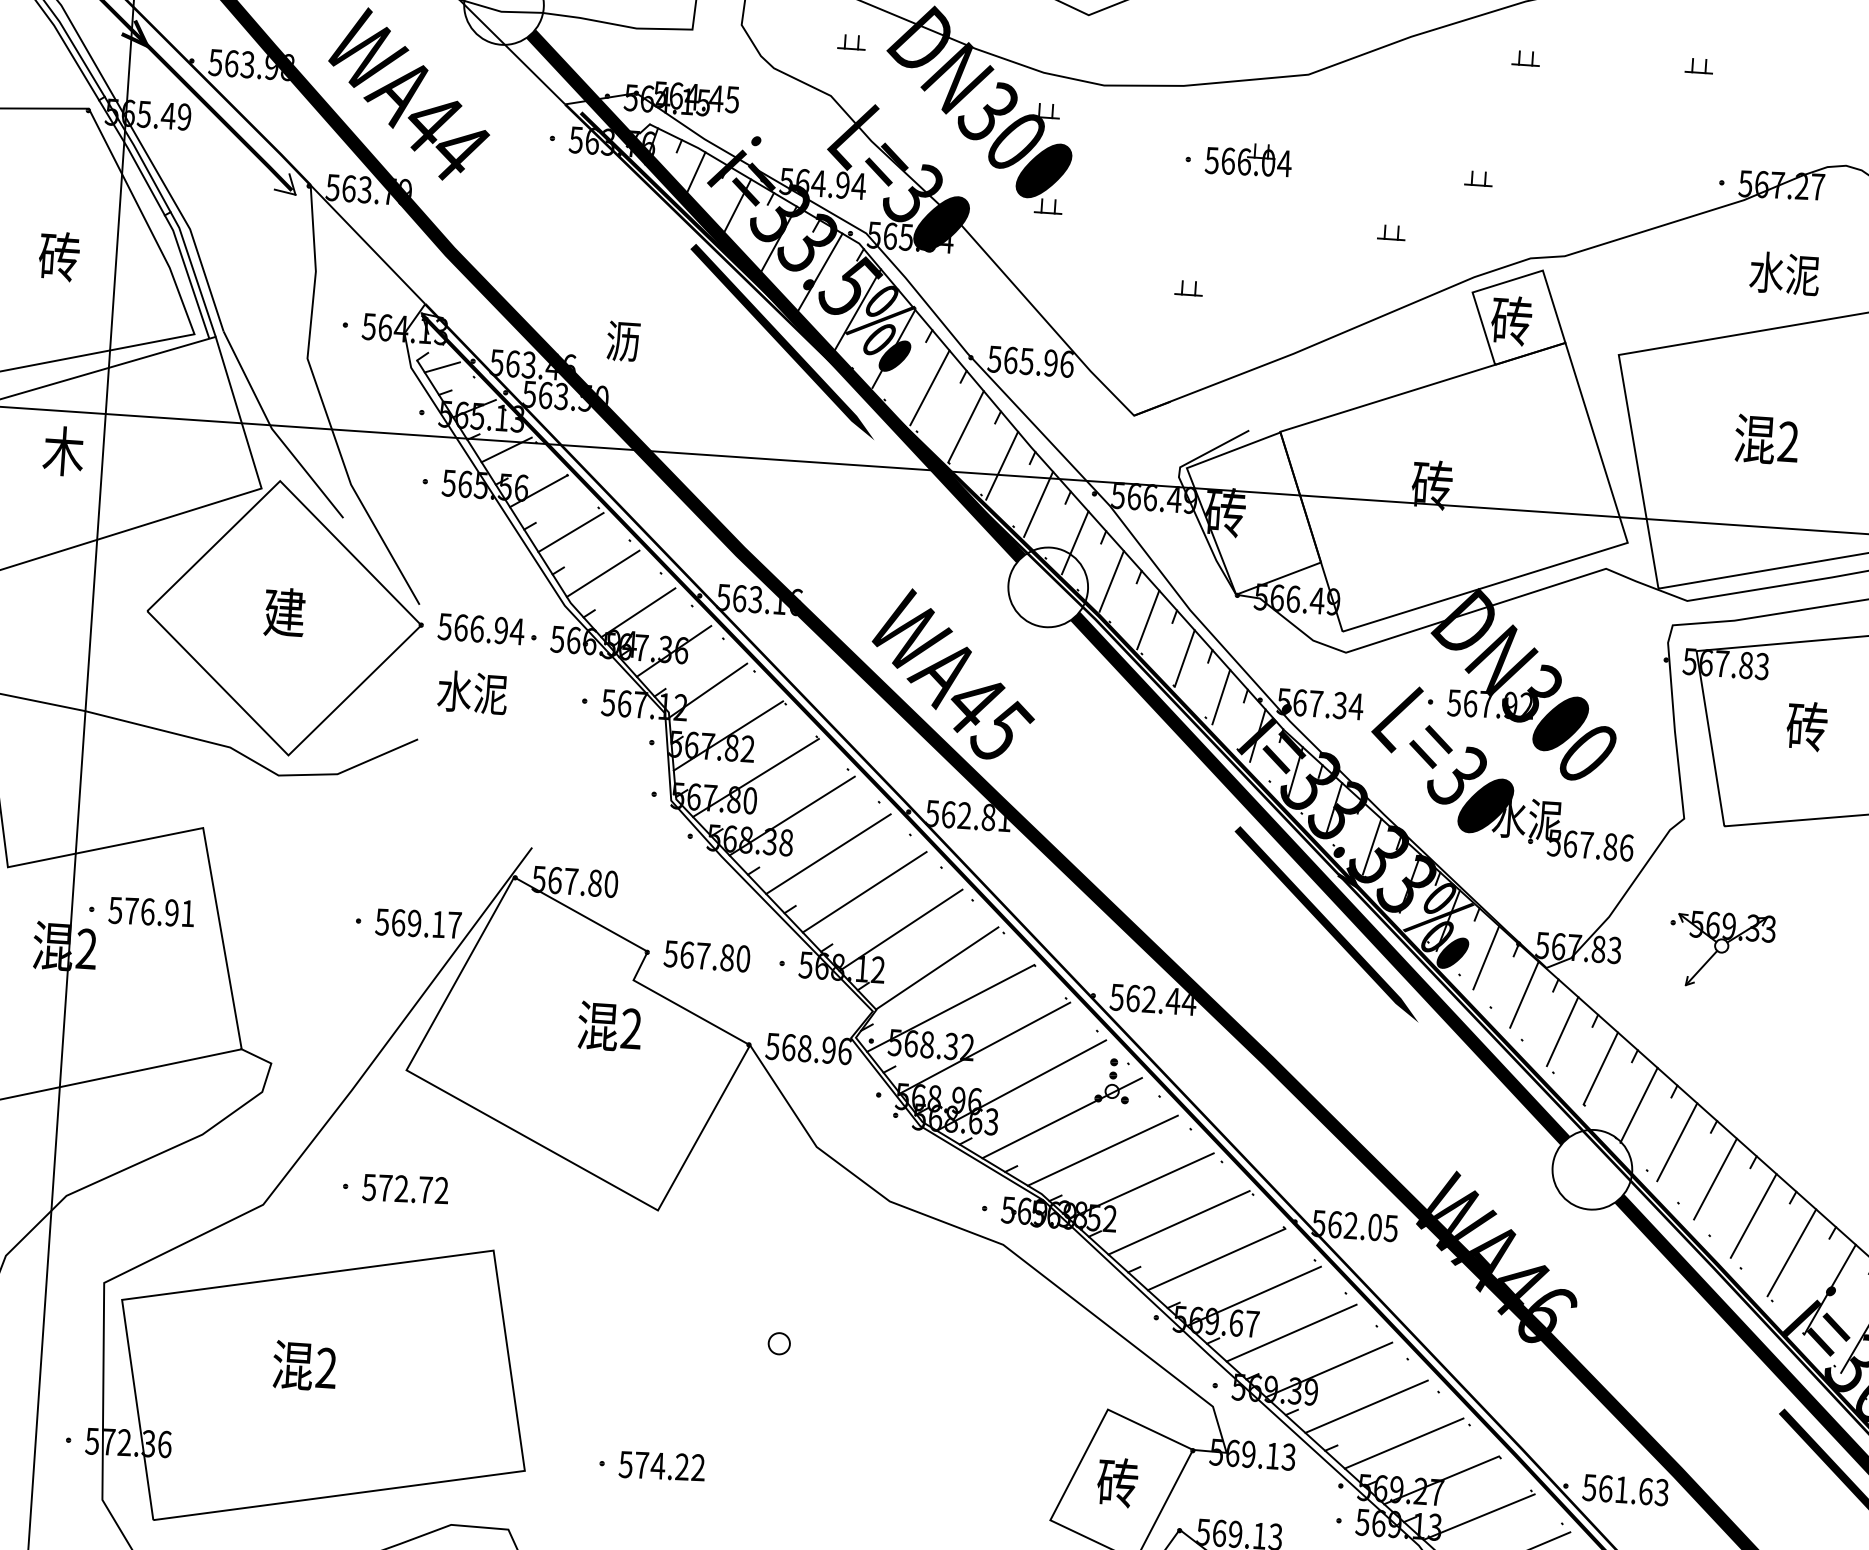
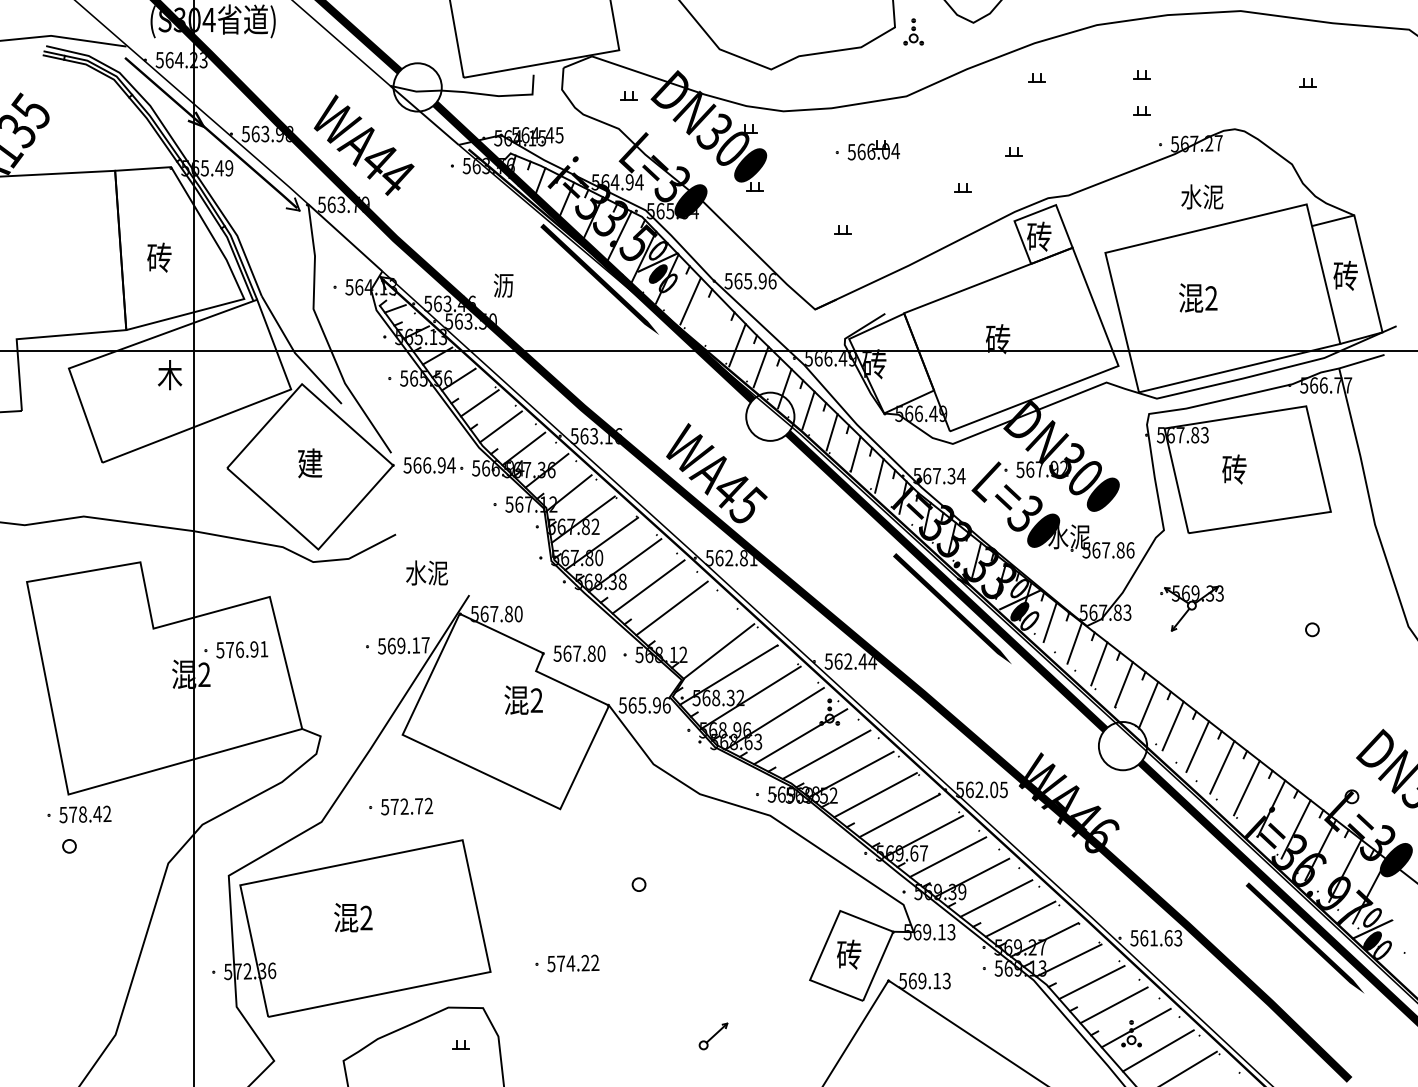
part: (1694, 124) -> (1141, 110), added
line: (965, 425) -> (713, 322), removed
text: (473, 691) -> (427, 572), moved
line: (900, 929) -> (695, 629), removed
text: (805, 1048) -> (642, 705), 568.96 -> 565.96

